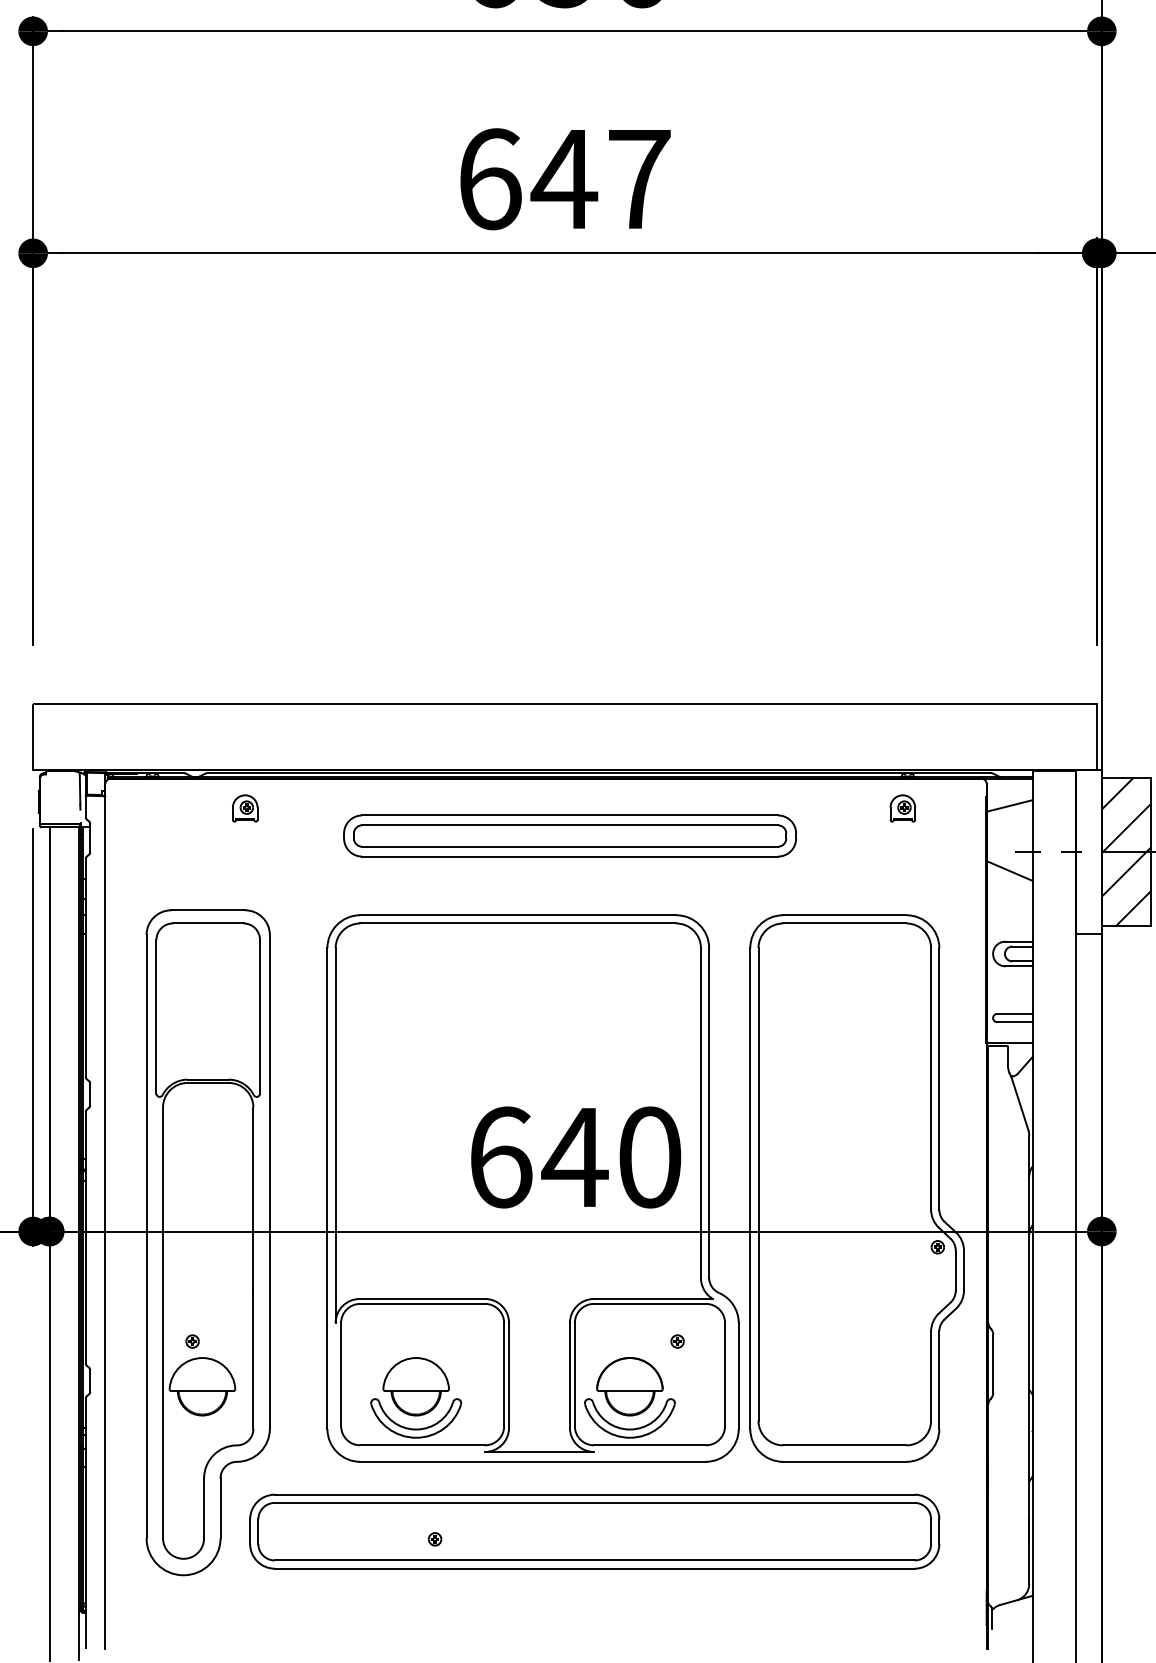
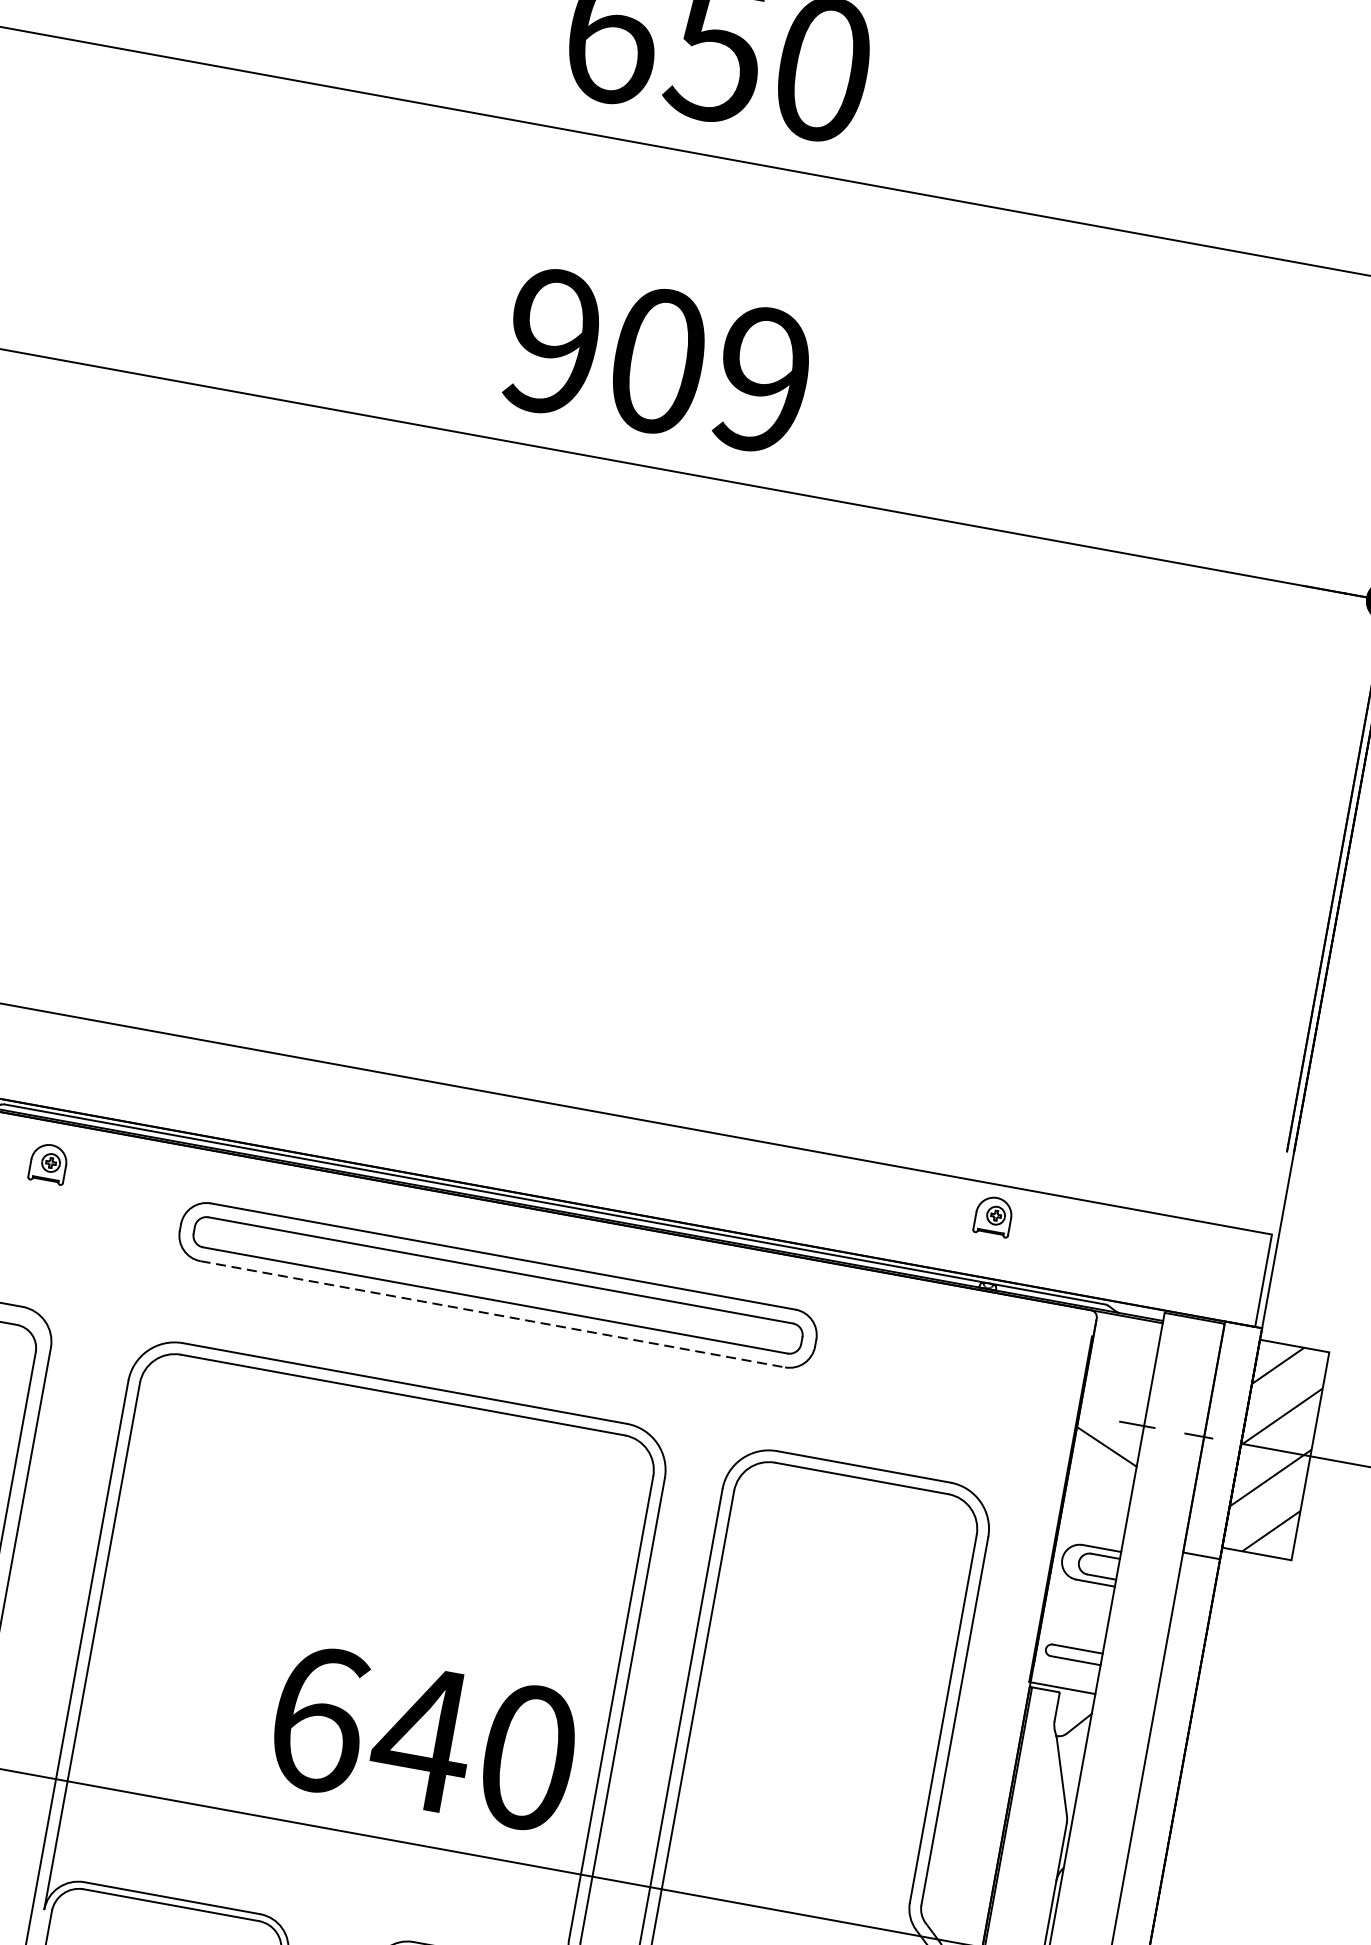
text: (564, 179) -> (657, 361), 647 -> 909
line: (1009, 805) -> (1123, 1354), removed
part: (902, 808) -> (993, 1216), moved
line: (570, 856) -> (493, 1314), solid -> dashed

